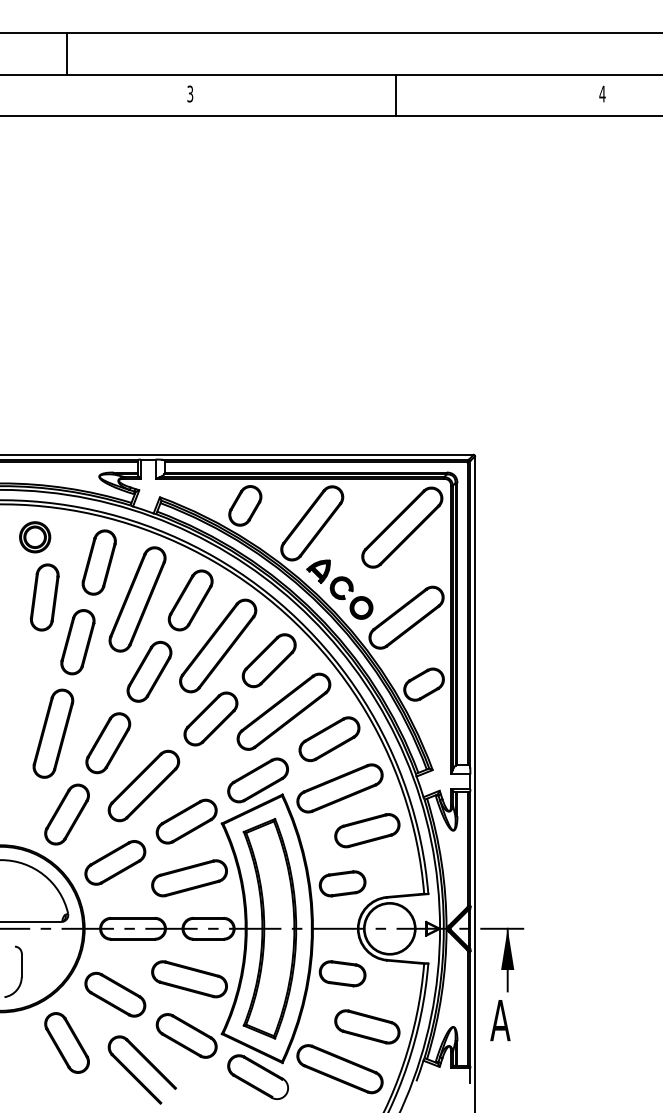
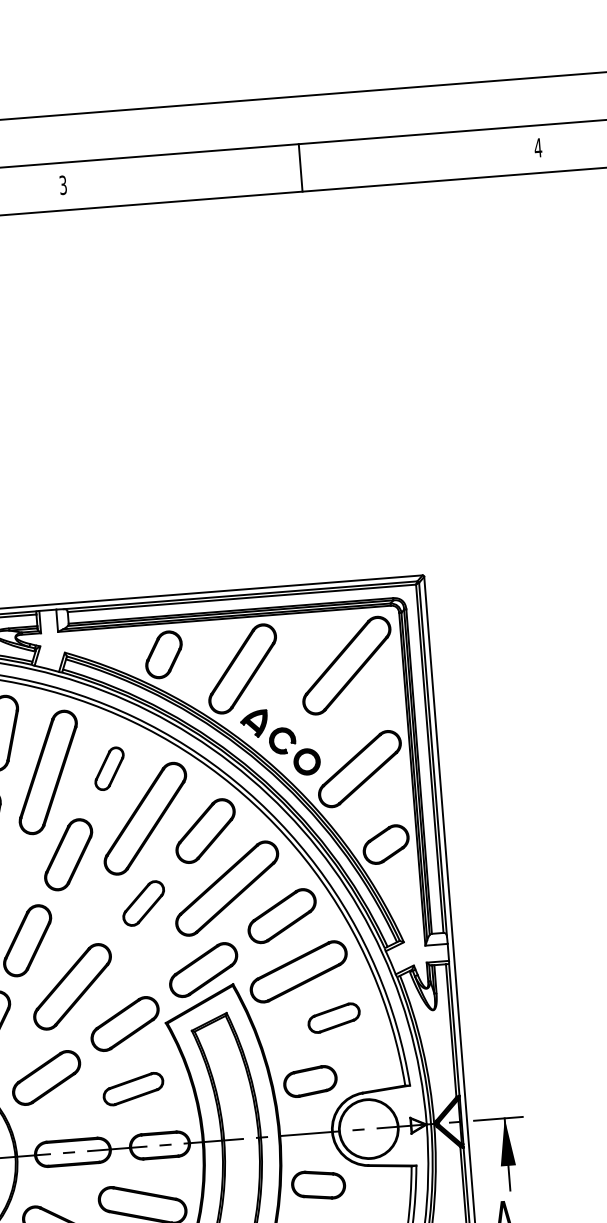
part: (190, 600) -> (109, 768), size x0.6
part: (210, 718) -> (143, 903), size x0.7
part: (367, 830) -> (334, 1017), size x0.7
part: (189, 878) -> (133, 1089), size x0.7

